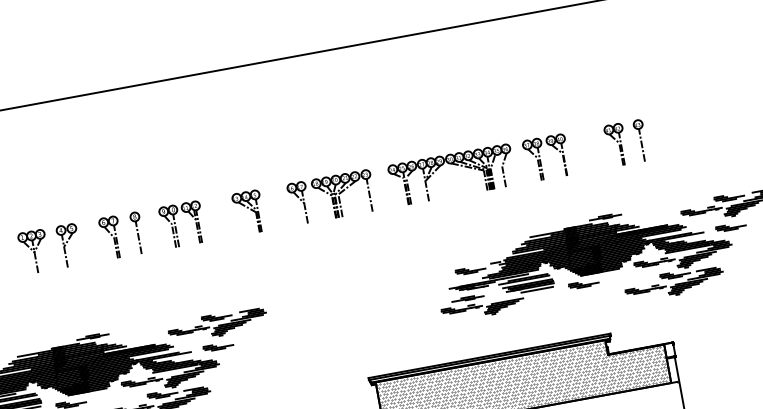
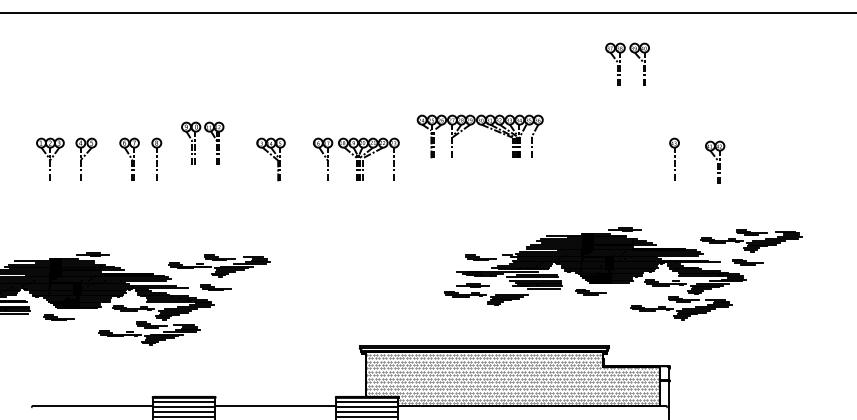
part: (616, 144) -> (715, 161), moved
part: (539, 157) -> (620, 62), moved
part: (452, 165) -> (482, 126), moved
part: (175, 224) -> (195, 141), moved

